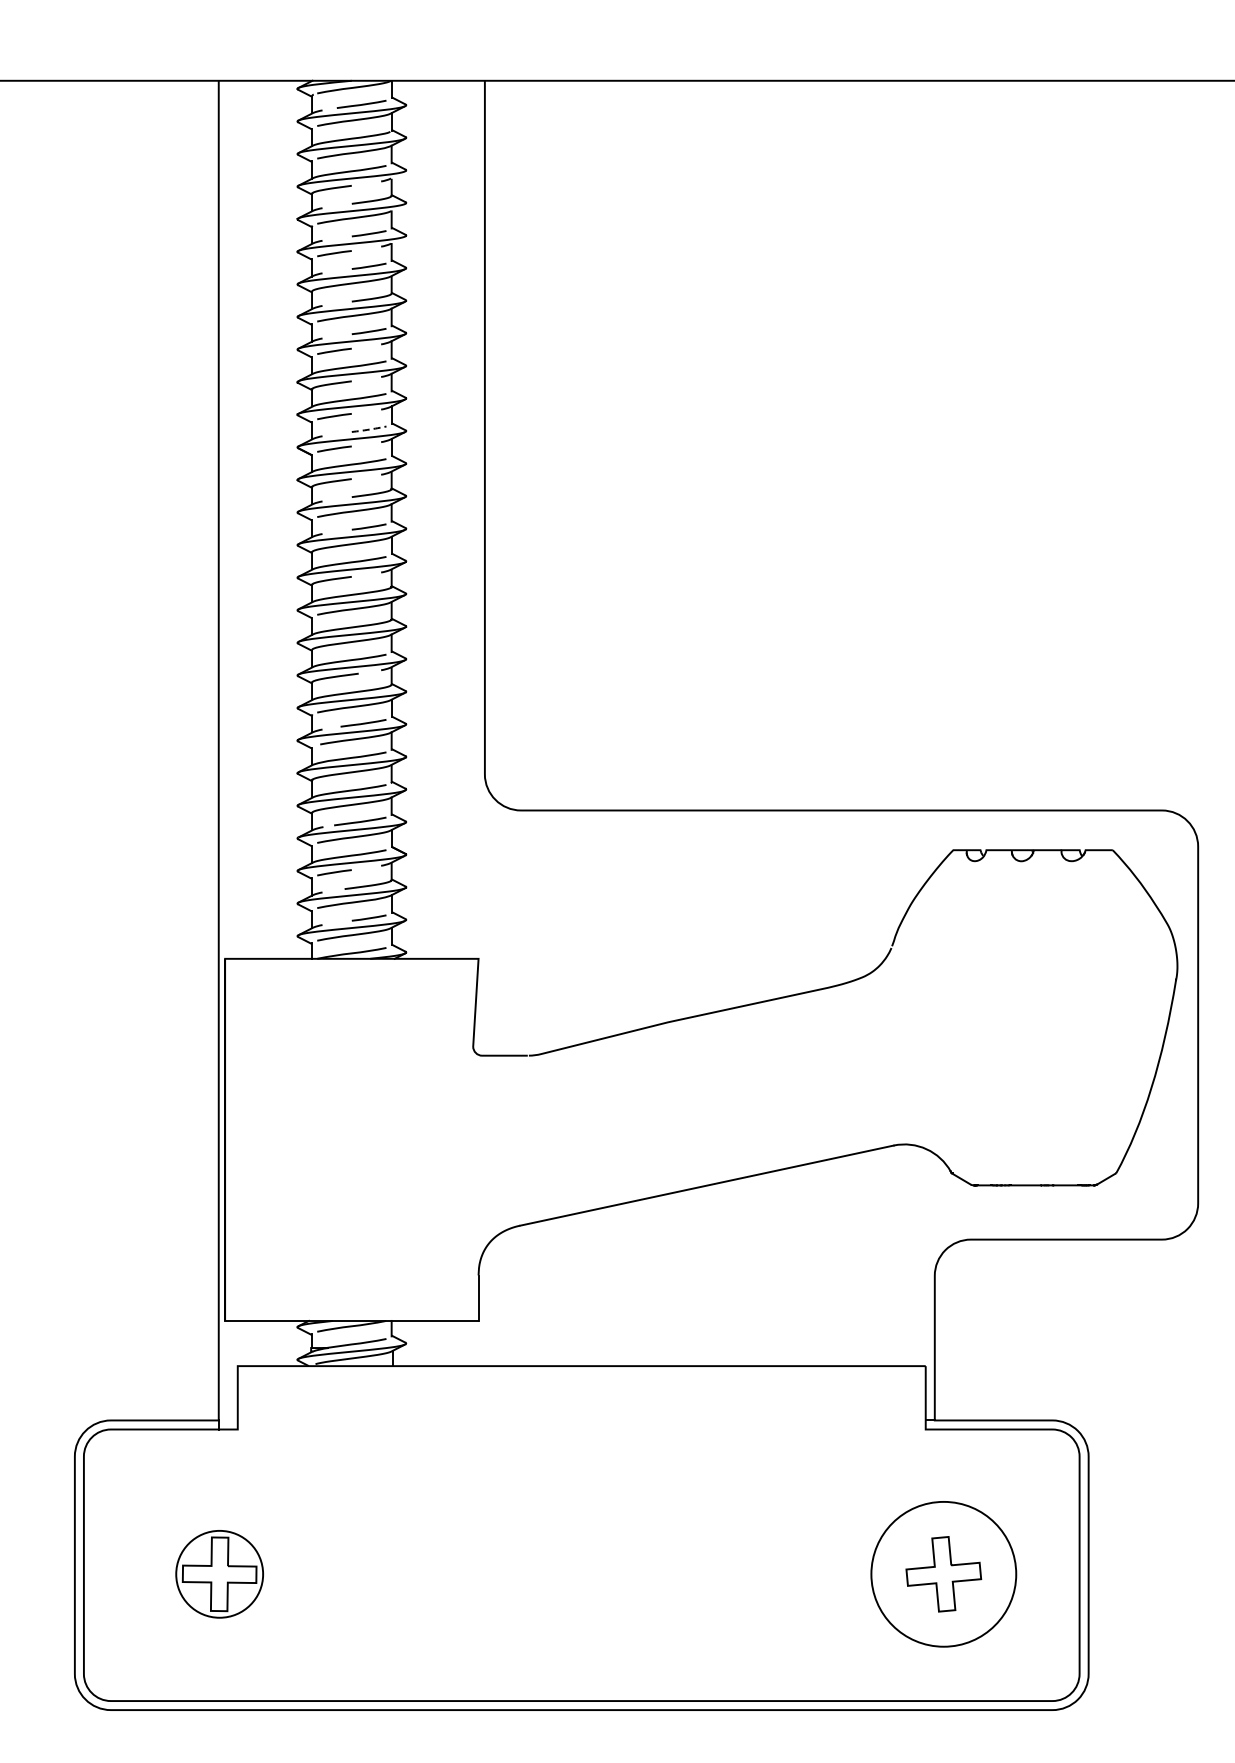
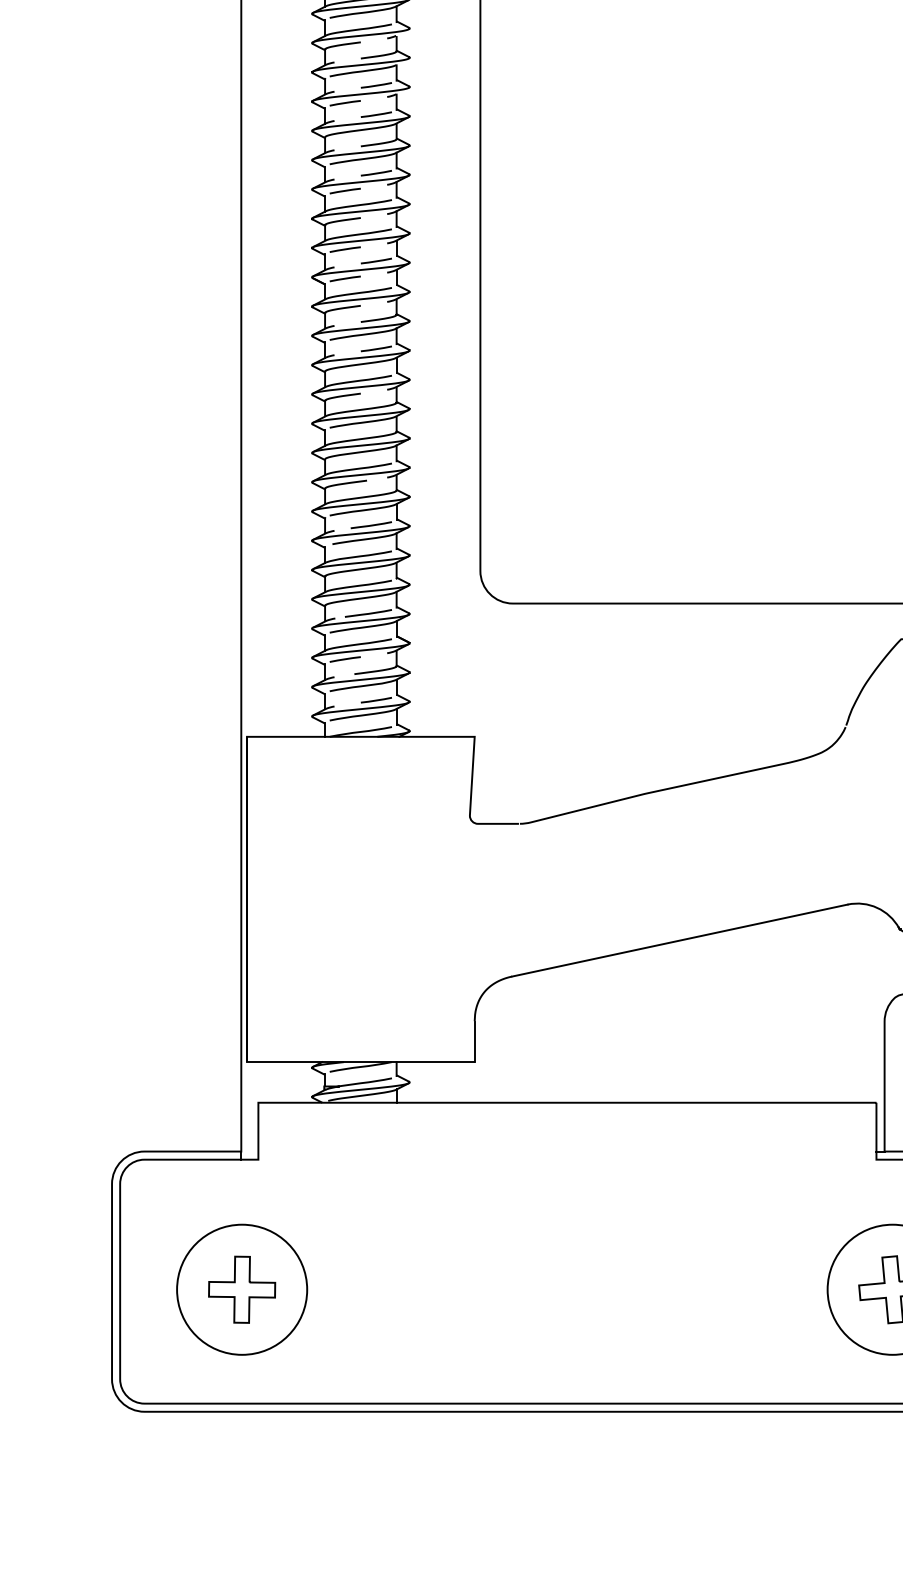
arc: (369, 429) -> (376, 261), dashed -> solid
circle: (219, 1573) -> (241, 1289), size x1.67

